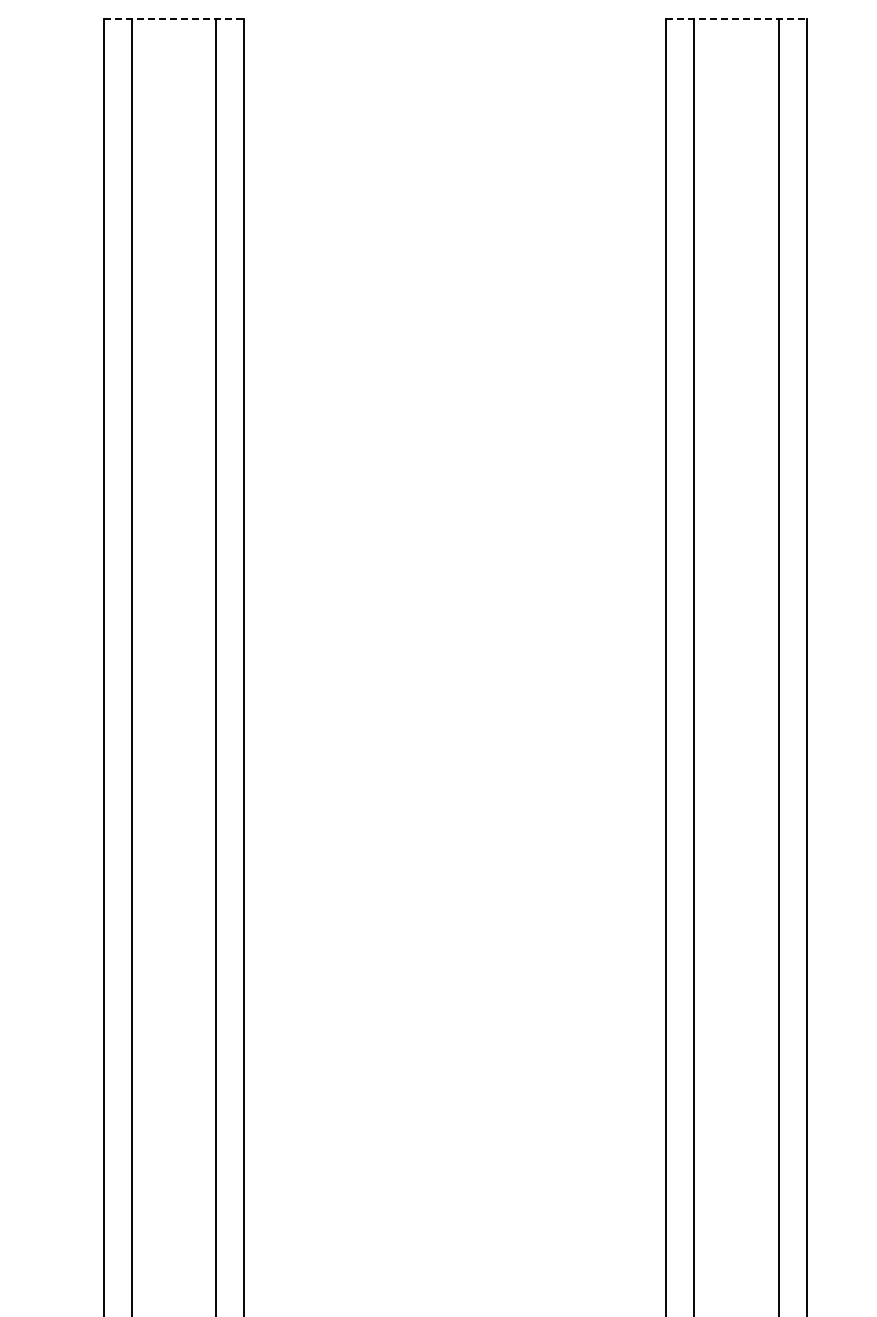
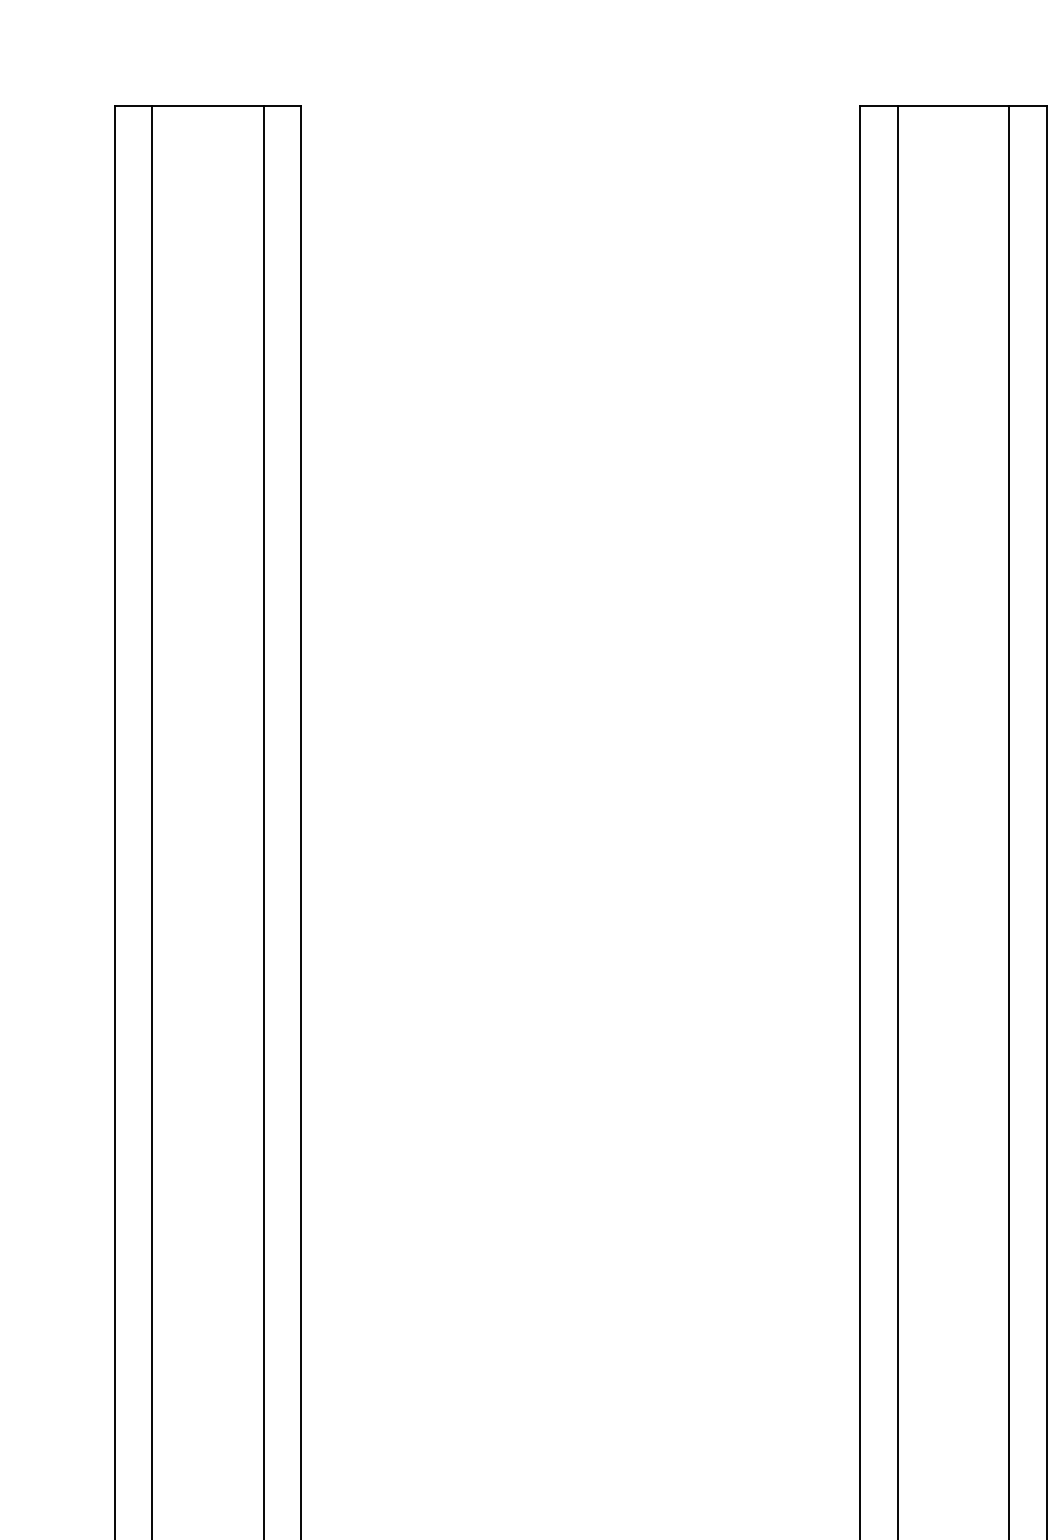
line: (174, 19) -> (208, 106), dashed -> solid
line: (737, 19) -> (954, 106), dashed -> solid

